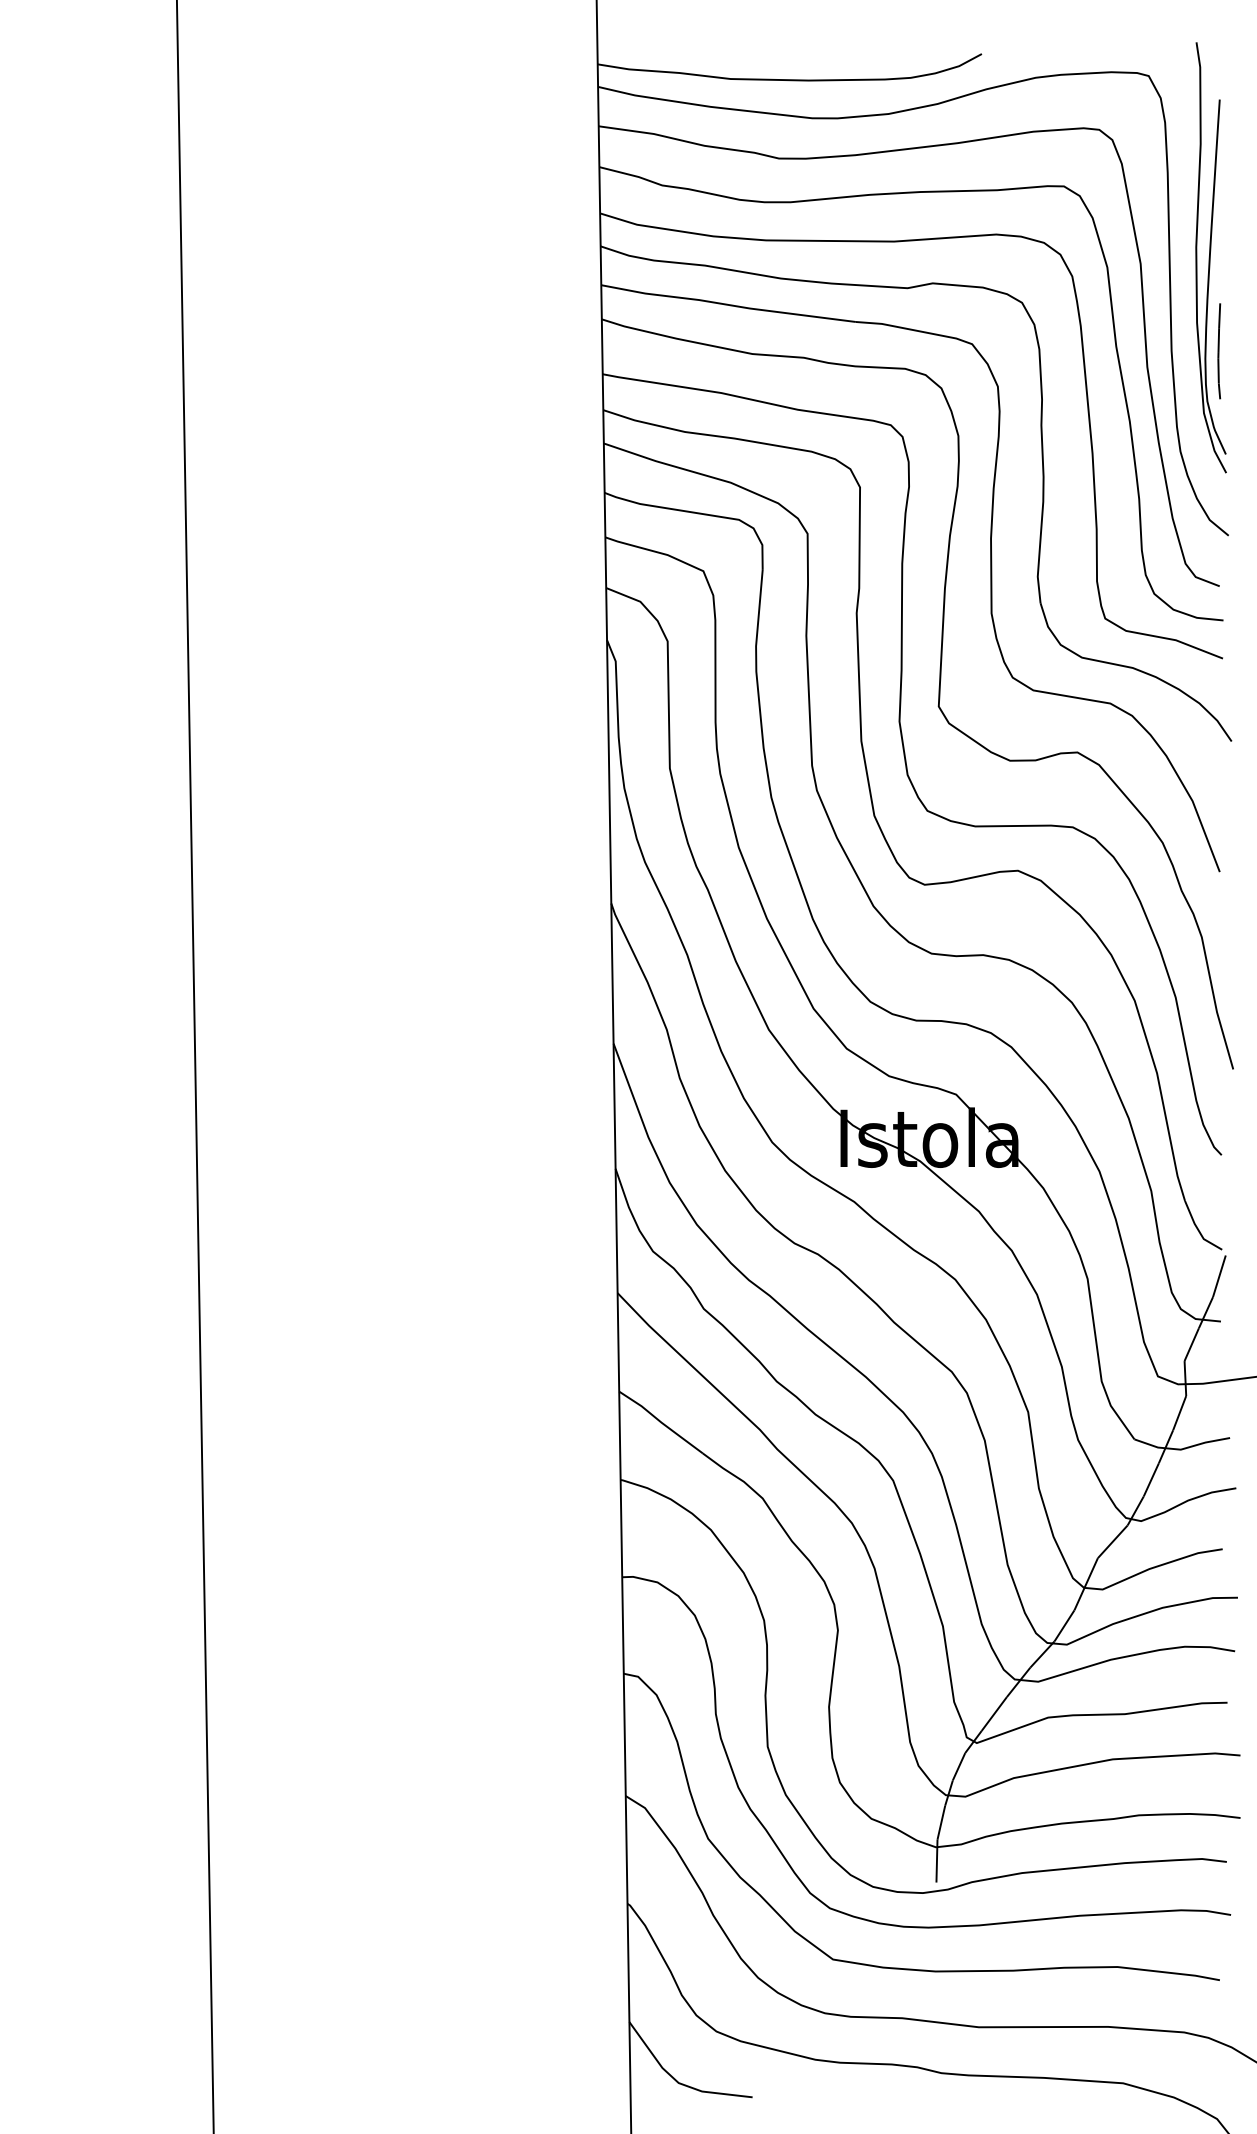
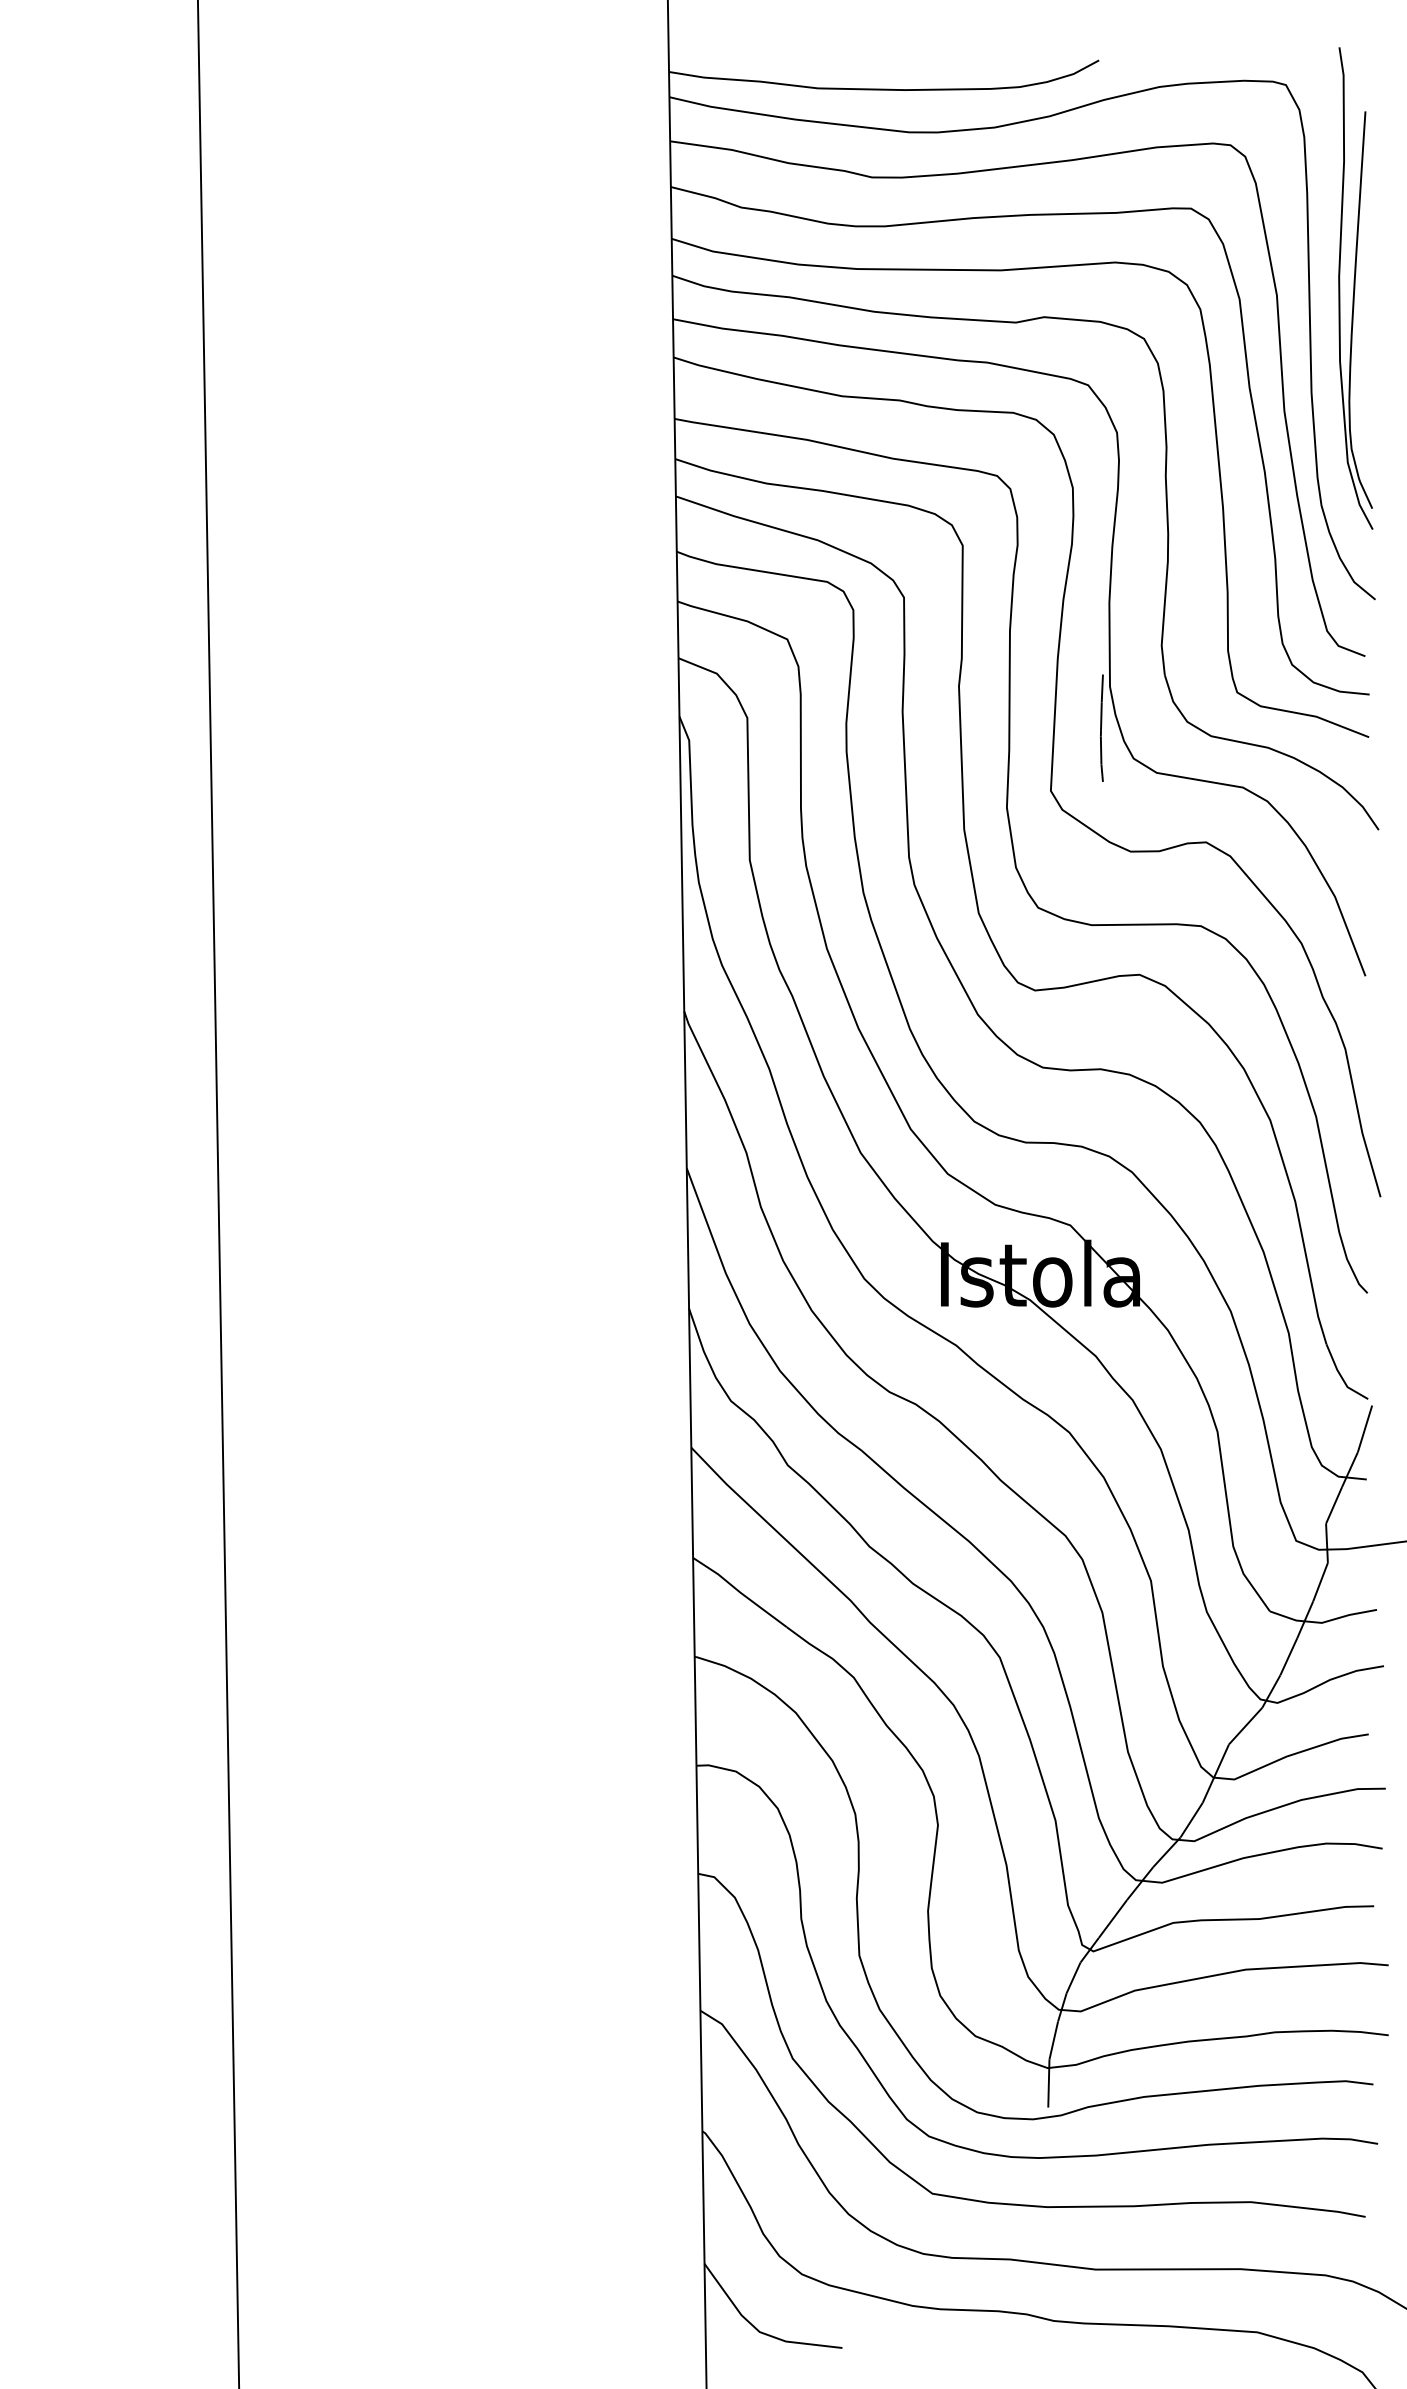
curve: (1218, 350) -> (1101, 727), moved

